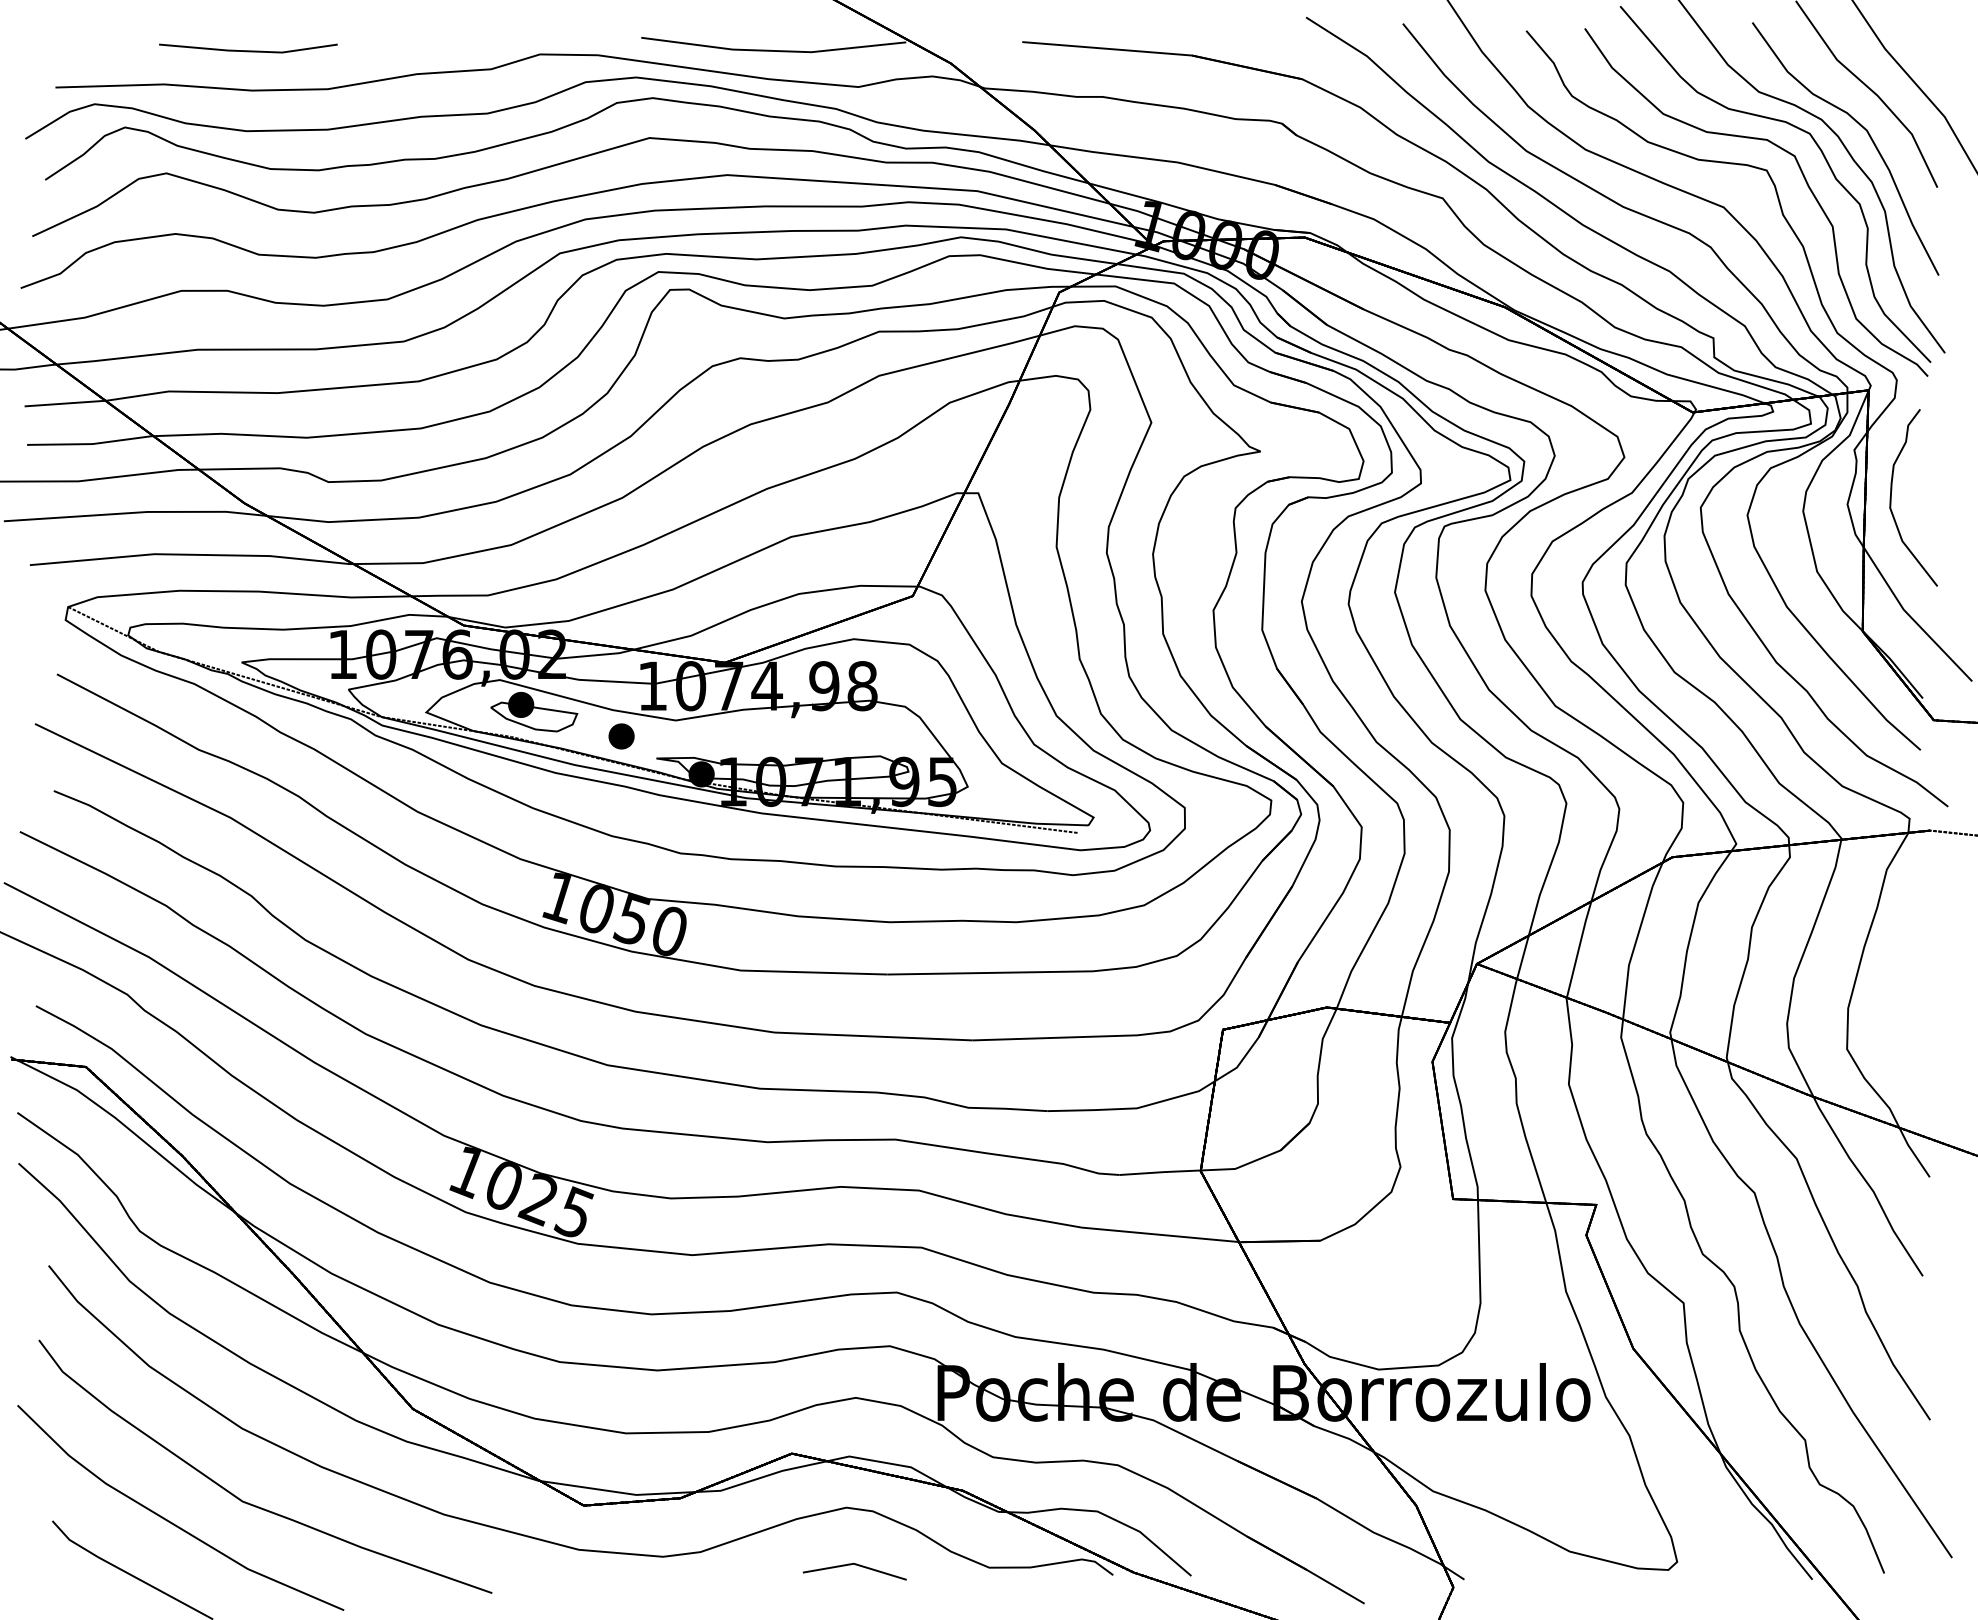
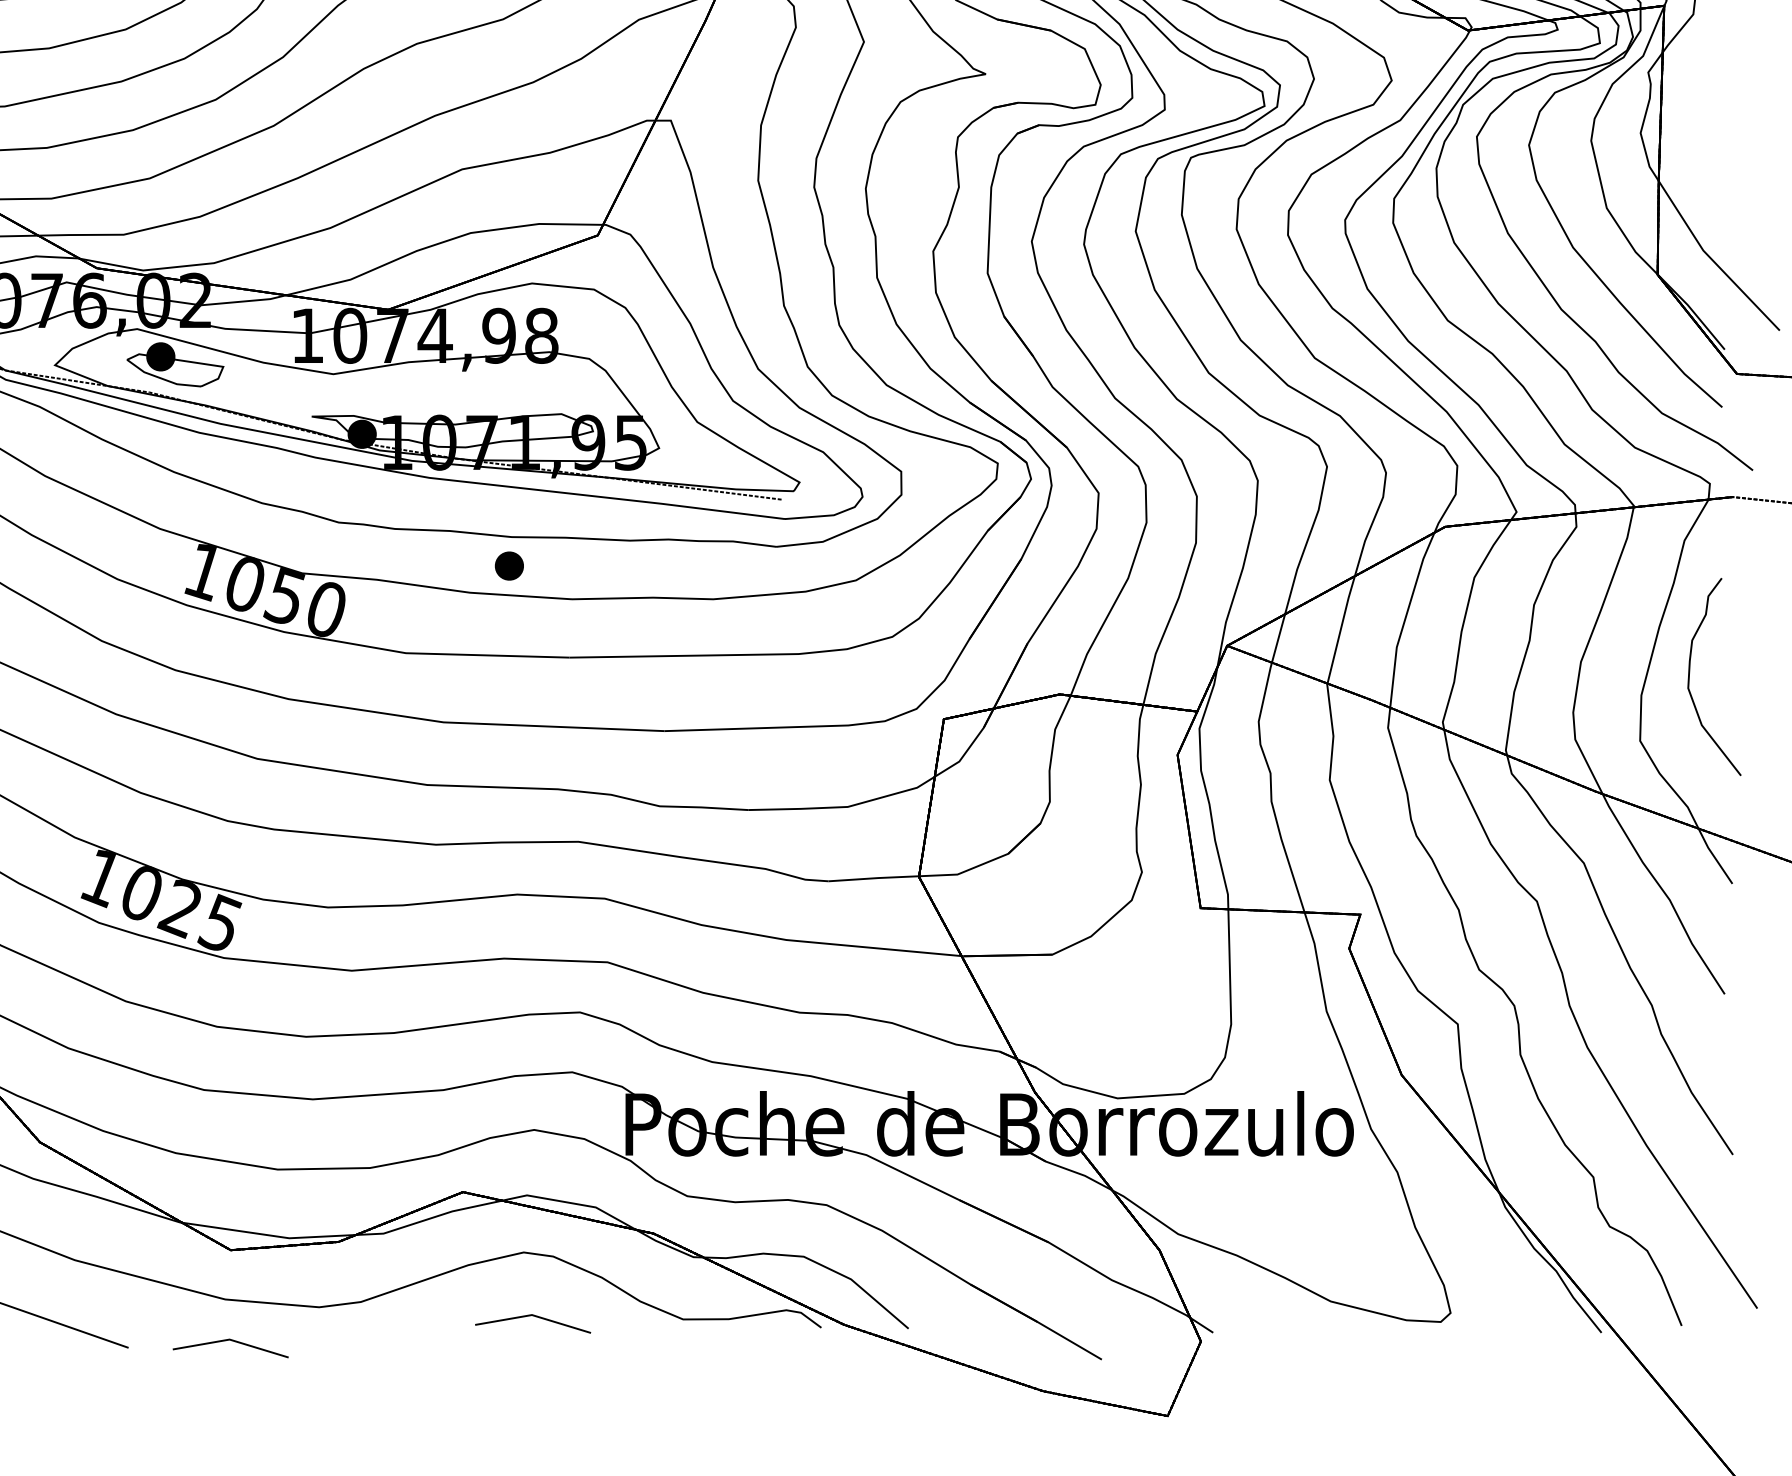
curve: (1891, 497) -> (1689, 676), moved
part: (621, 736) -> (509, 566), moved
line: (584, 1587) -> (231, 1341), added

